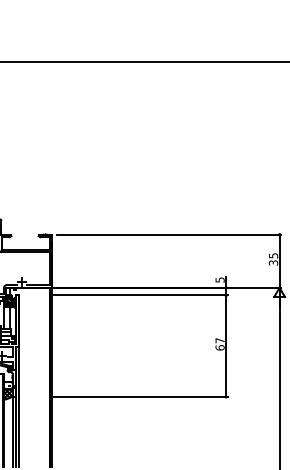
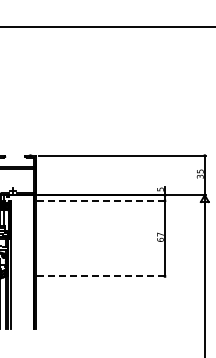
line: (140, 294) -> (101, 200), solid -> dashed
line: (140, 397) -> (101, 276), solid -> dashed

